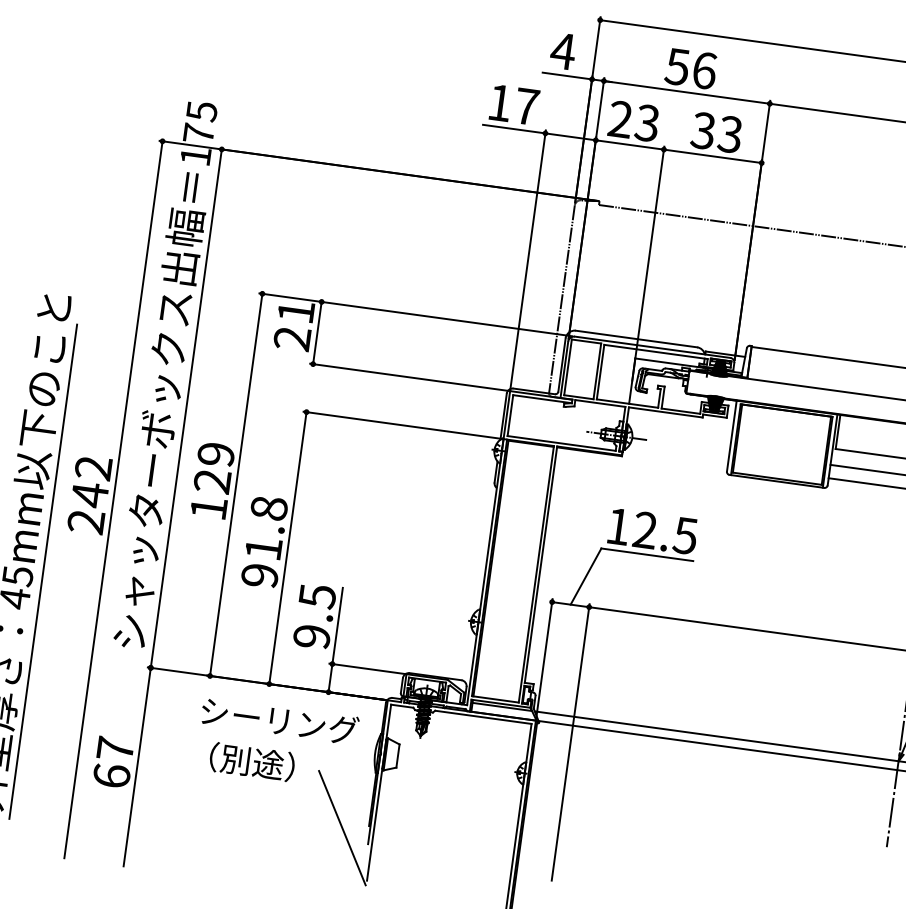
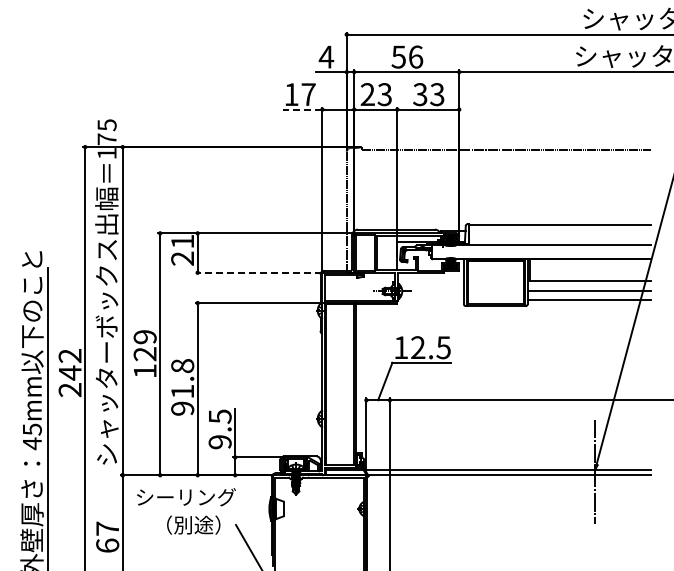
line: (514, 128) -> (302, 109), solid -> dashed
line: (409, 376) -> (258, 272), solid -> dashed
text: (279, 721) -> (186, 497), moved

